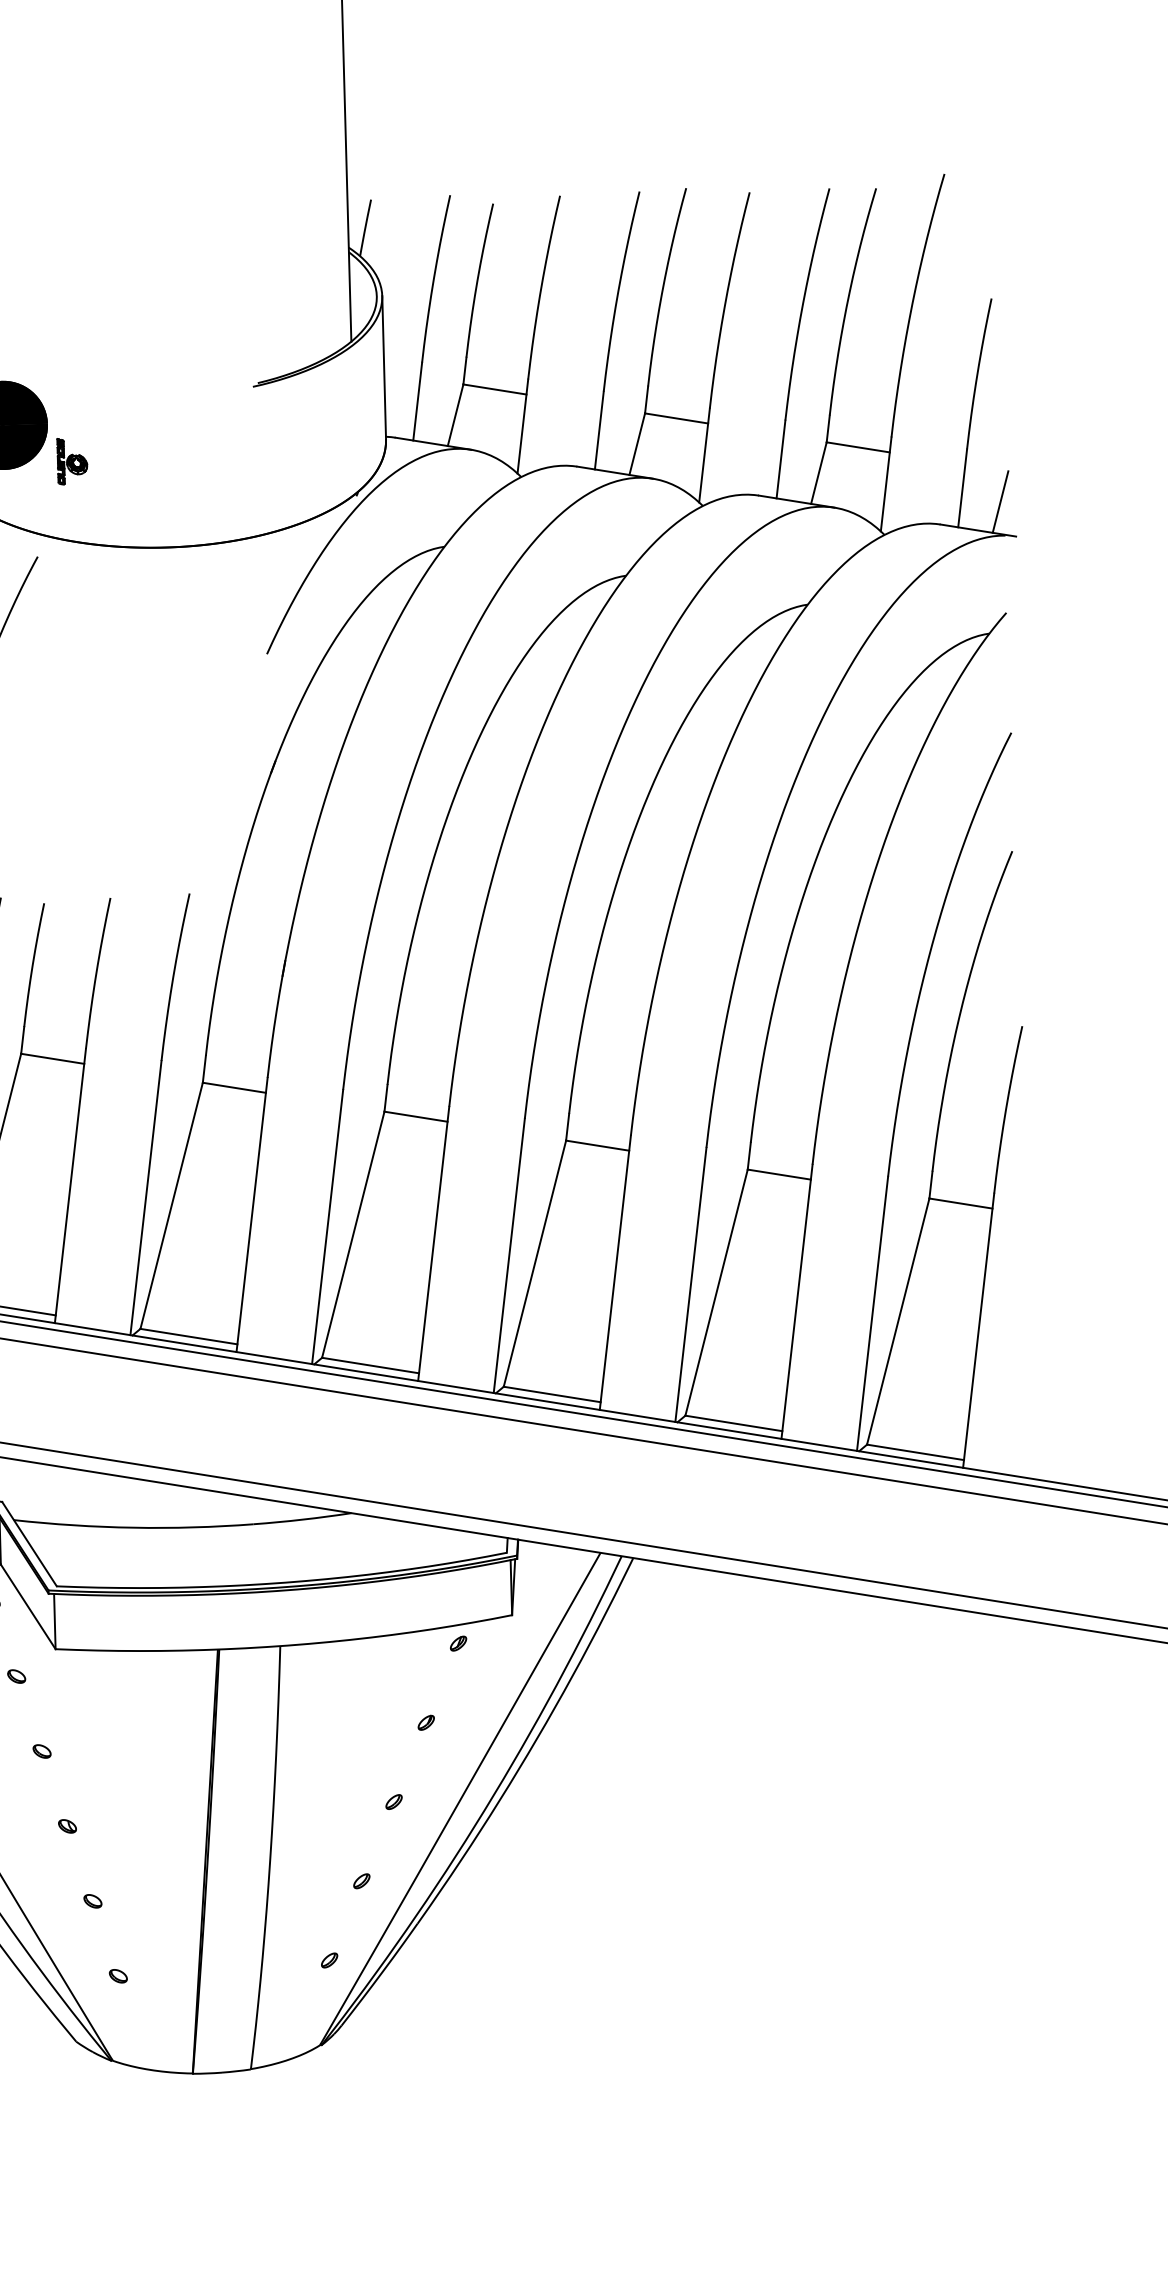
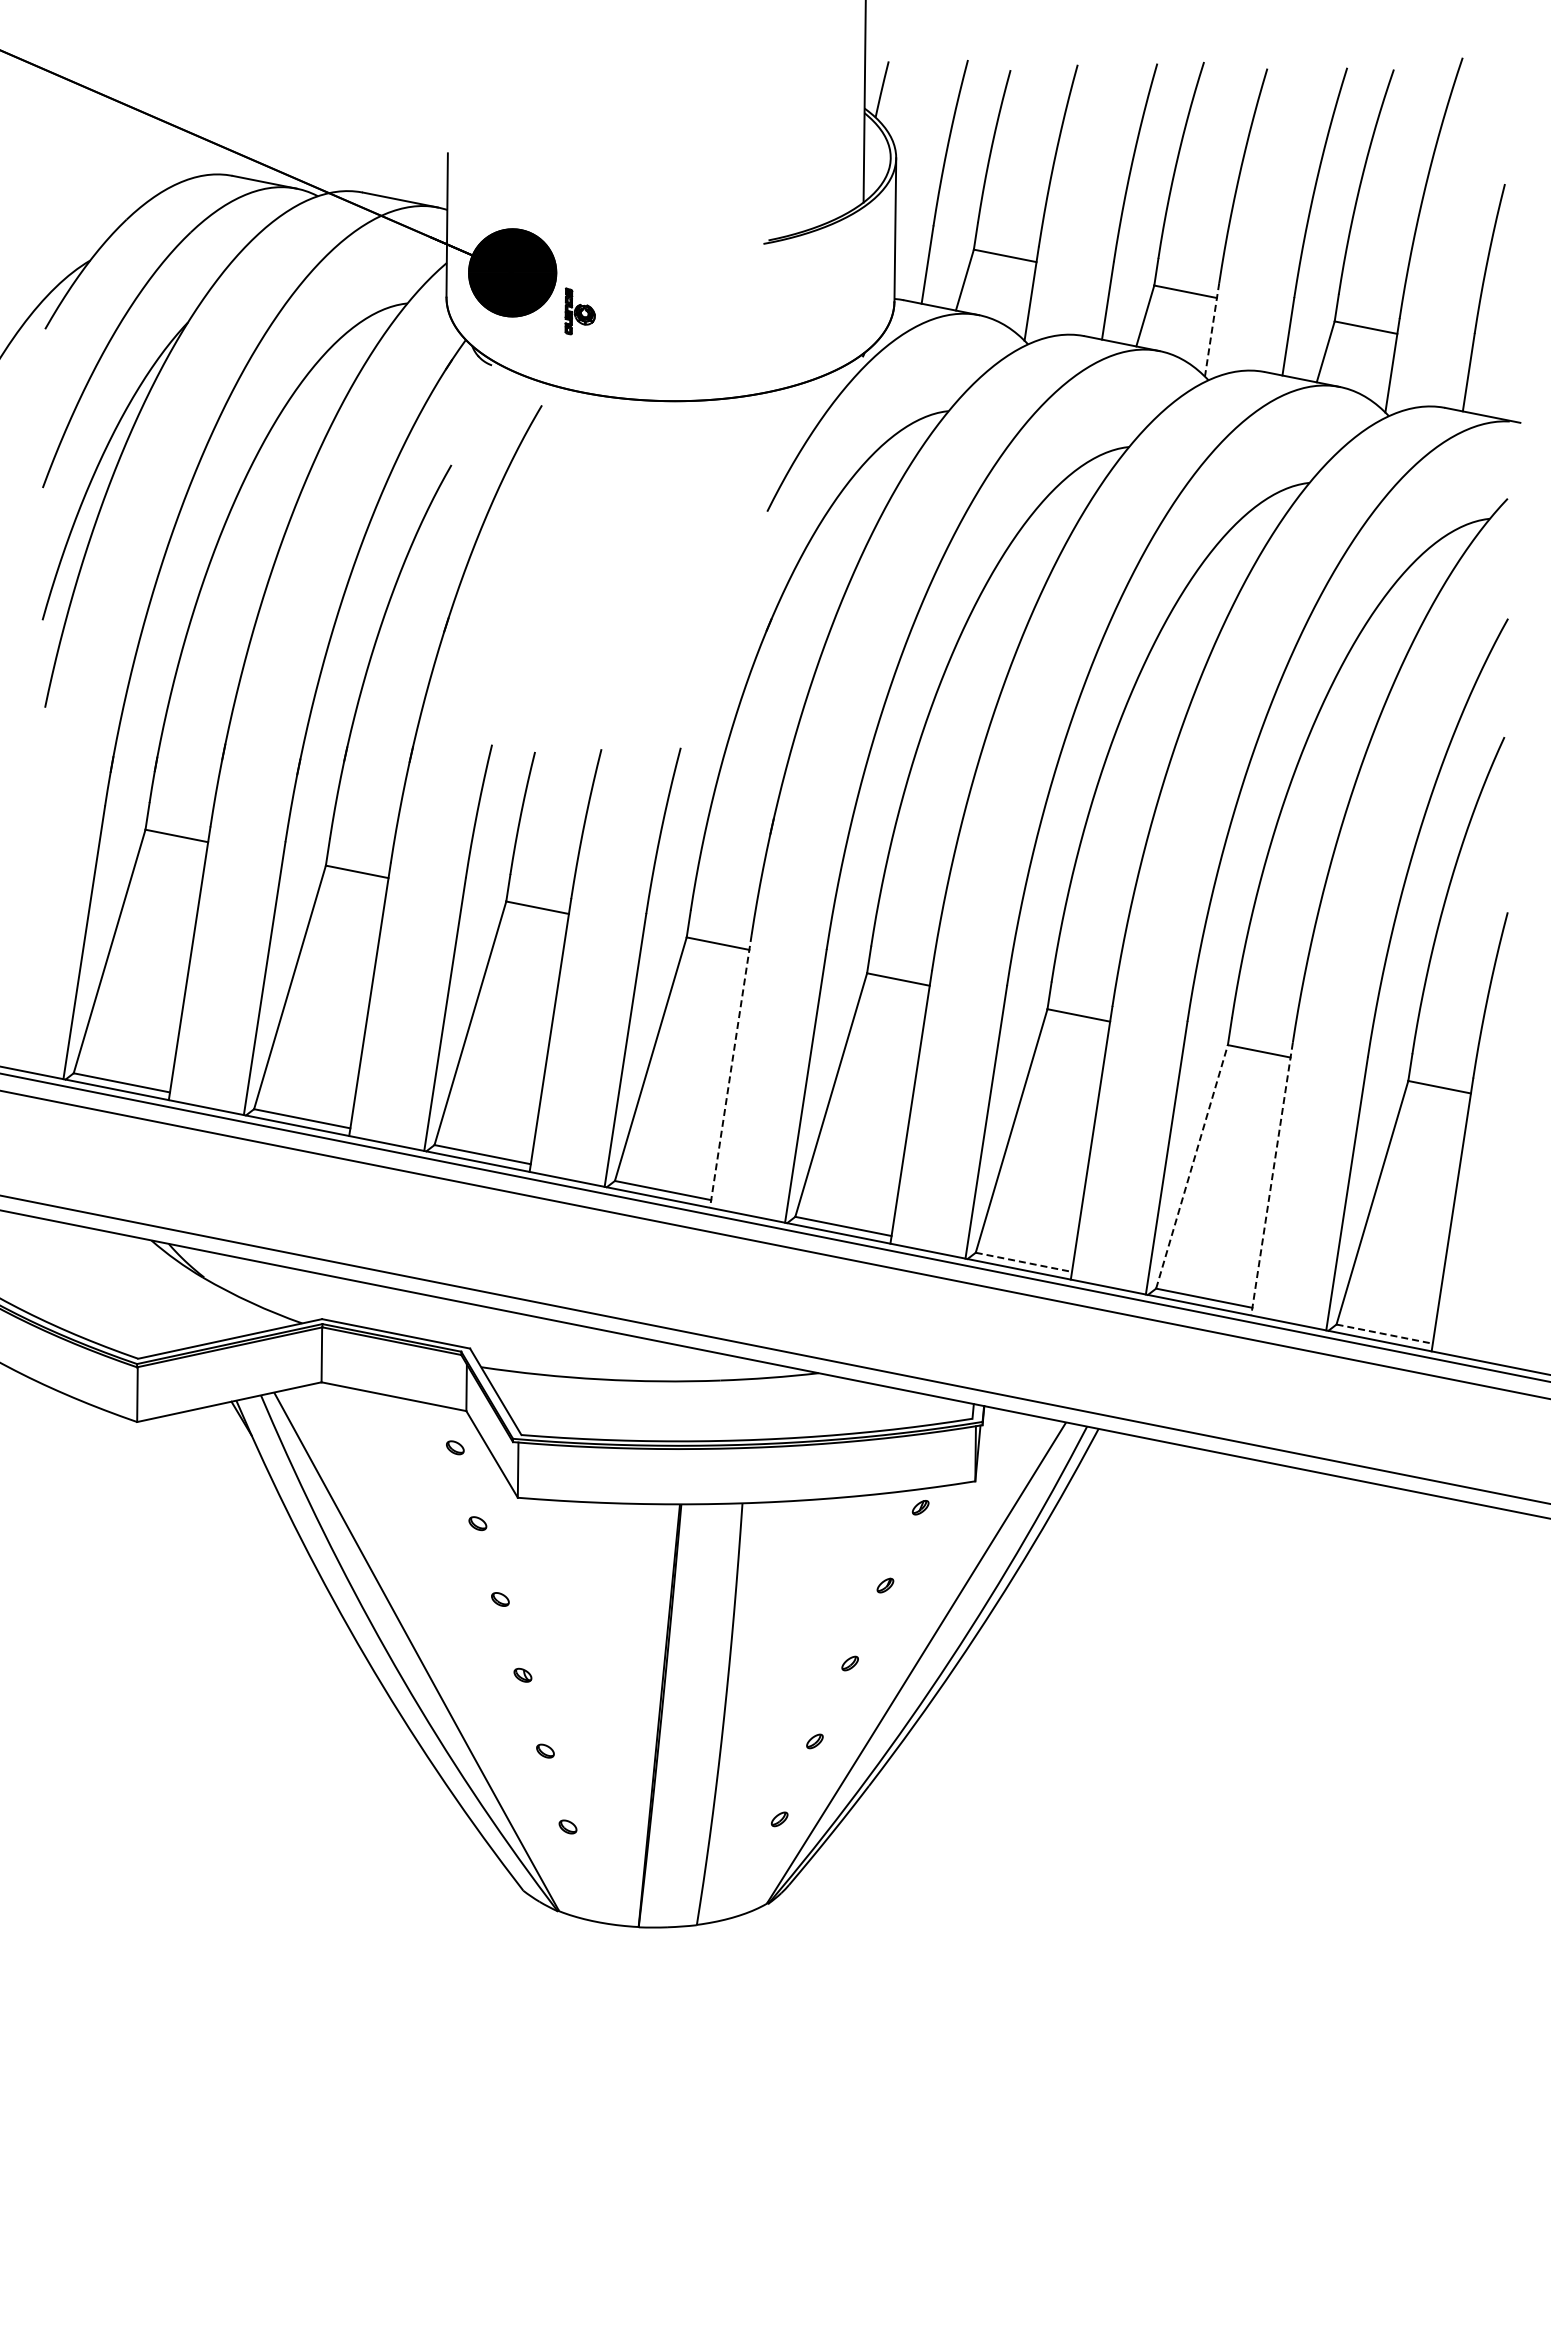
line: (704, 456) -> (1212, 330), solid -> dashed
line: (1000, 501) -> (1506, 387), removed
line: (251, 1215) -> (730, 1071), solid -> dashed
line: (717, 1292) -> (1192, 1166), solid -> dashed
line: (797, 1302) -> (1272, 1179), solid -> dashed
line: (552, 1394) -> (1024, 1262), solid -> dashed
line: (916, 1452) -> (1385, 1334), solid -> dashed

